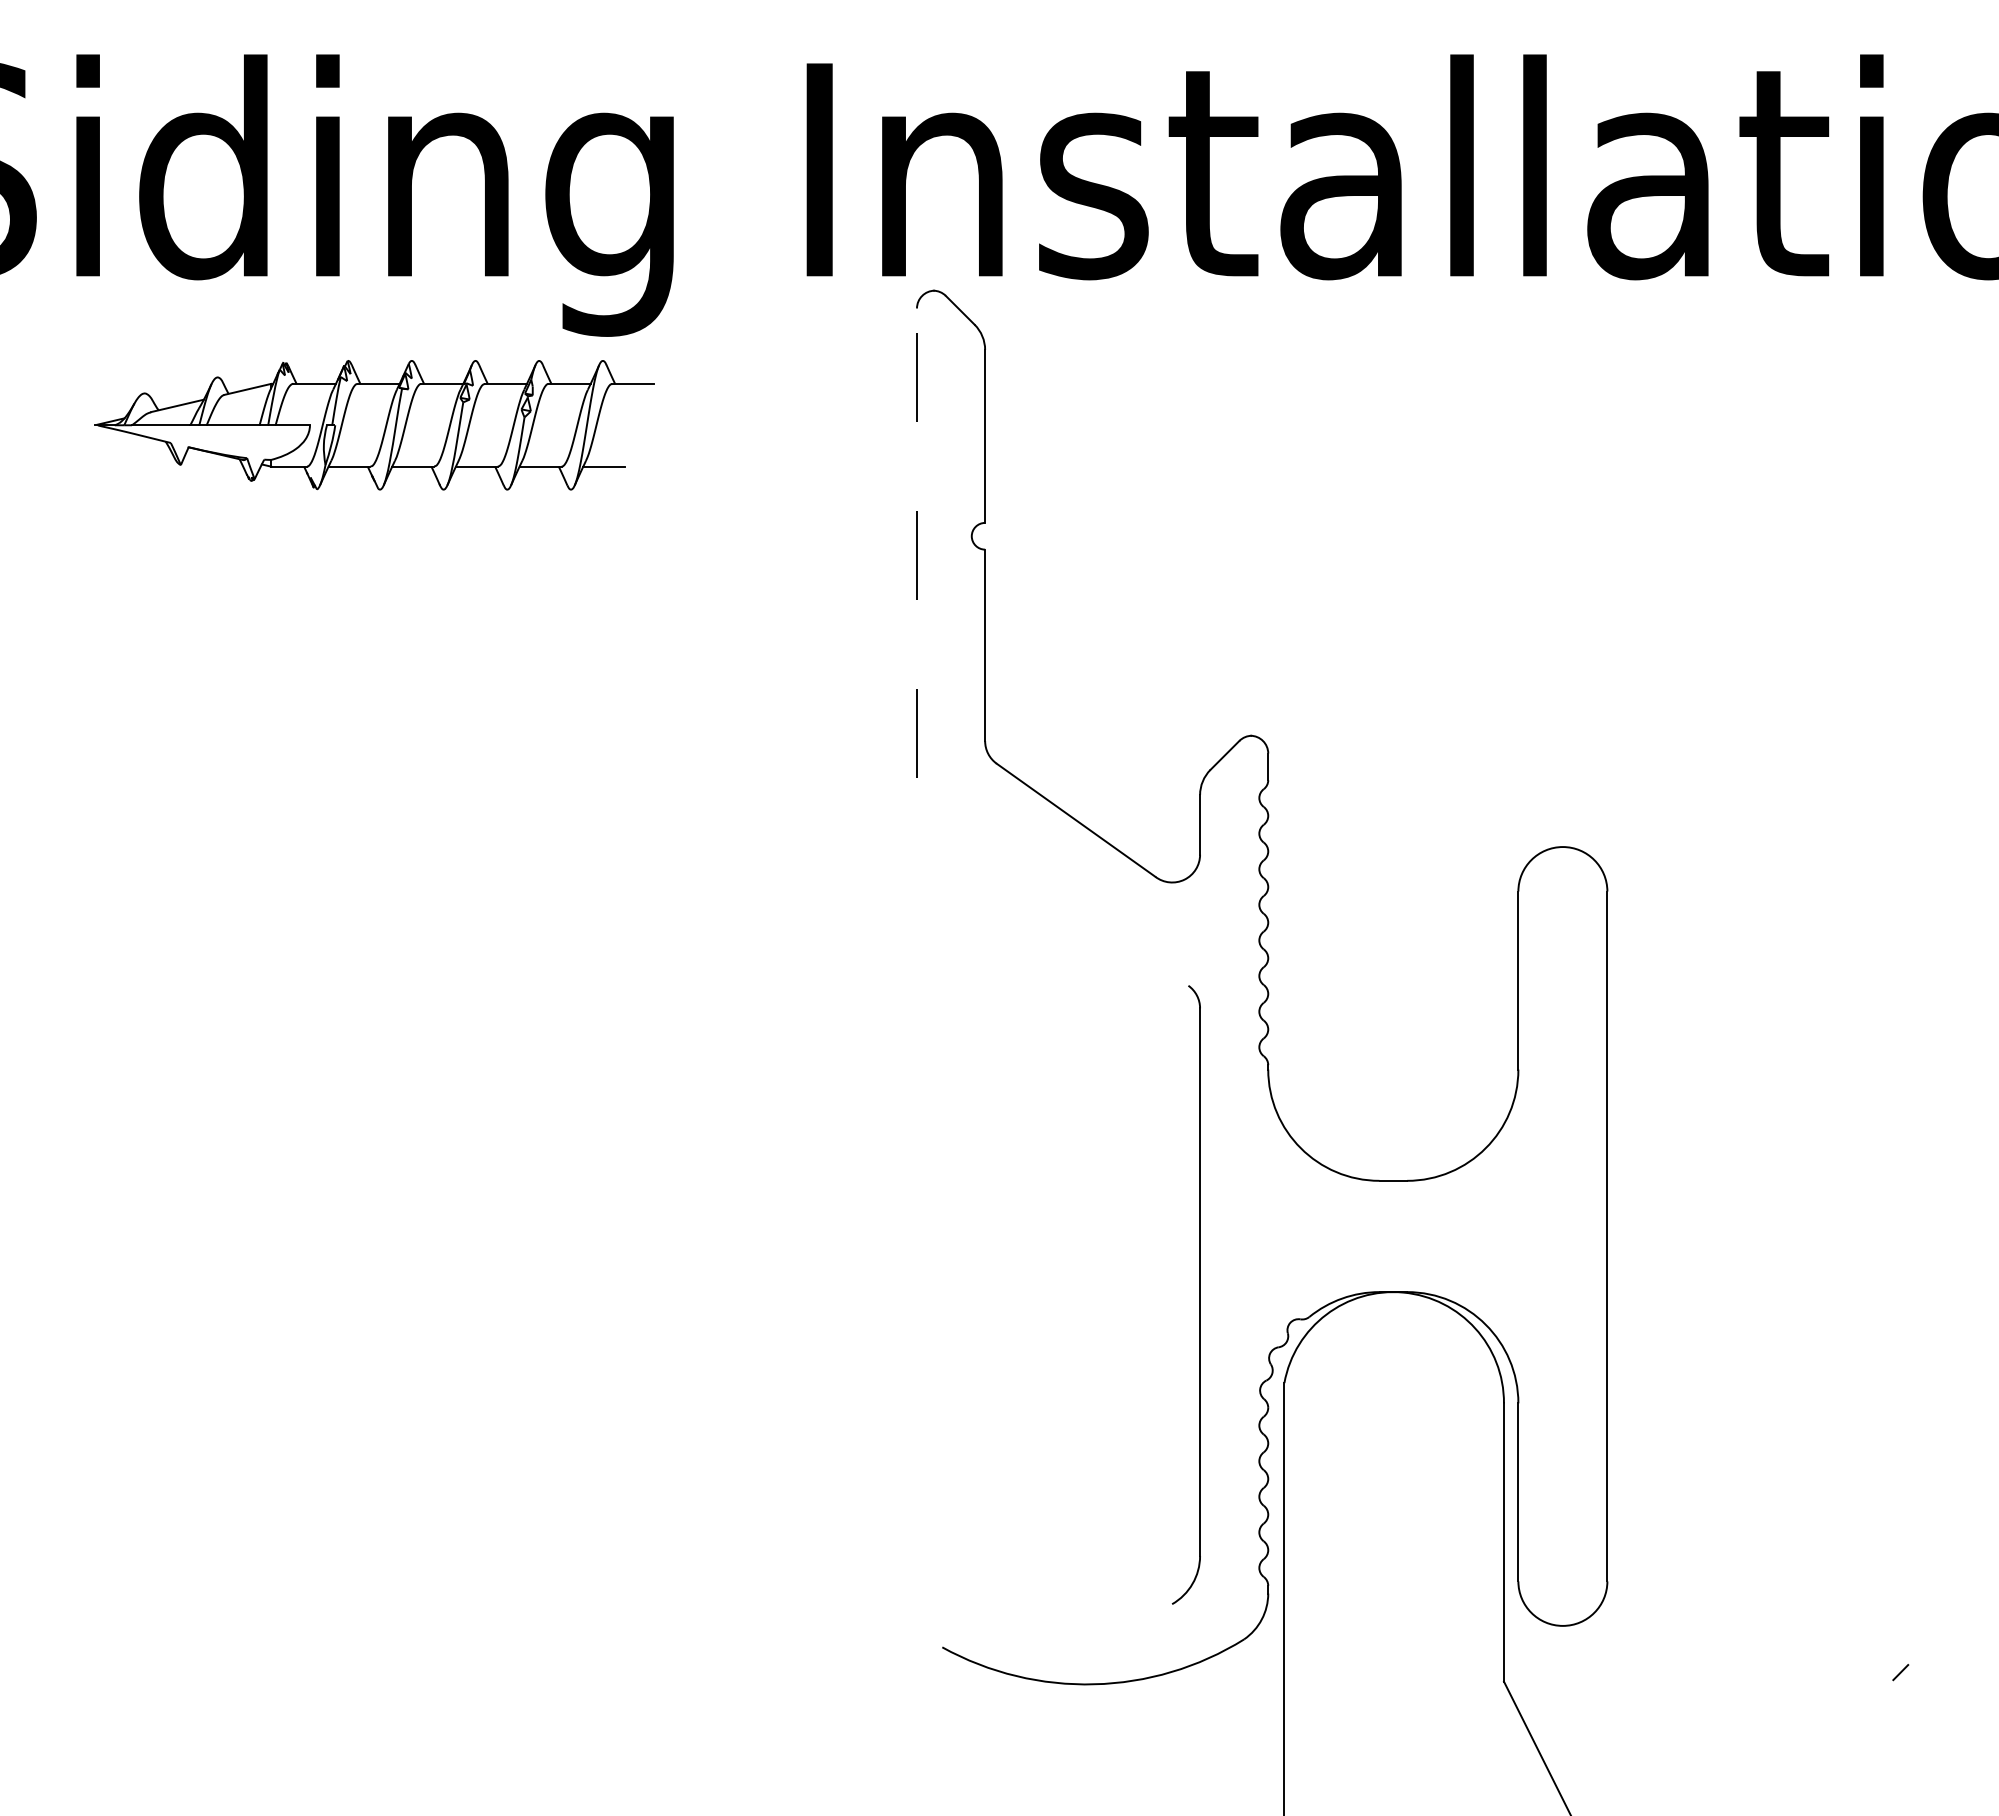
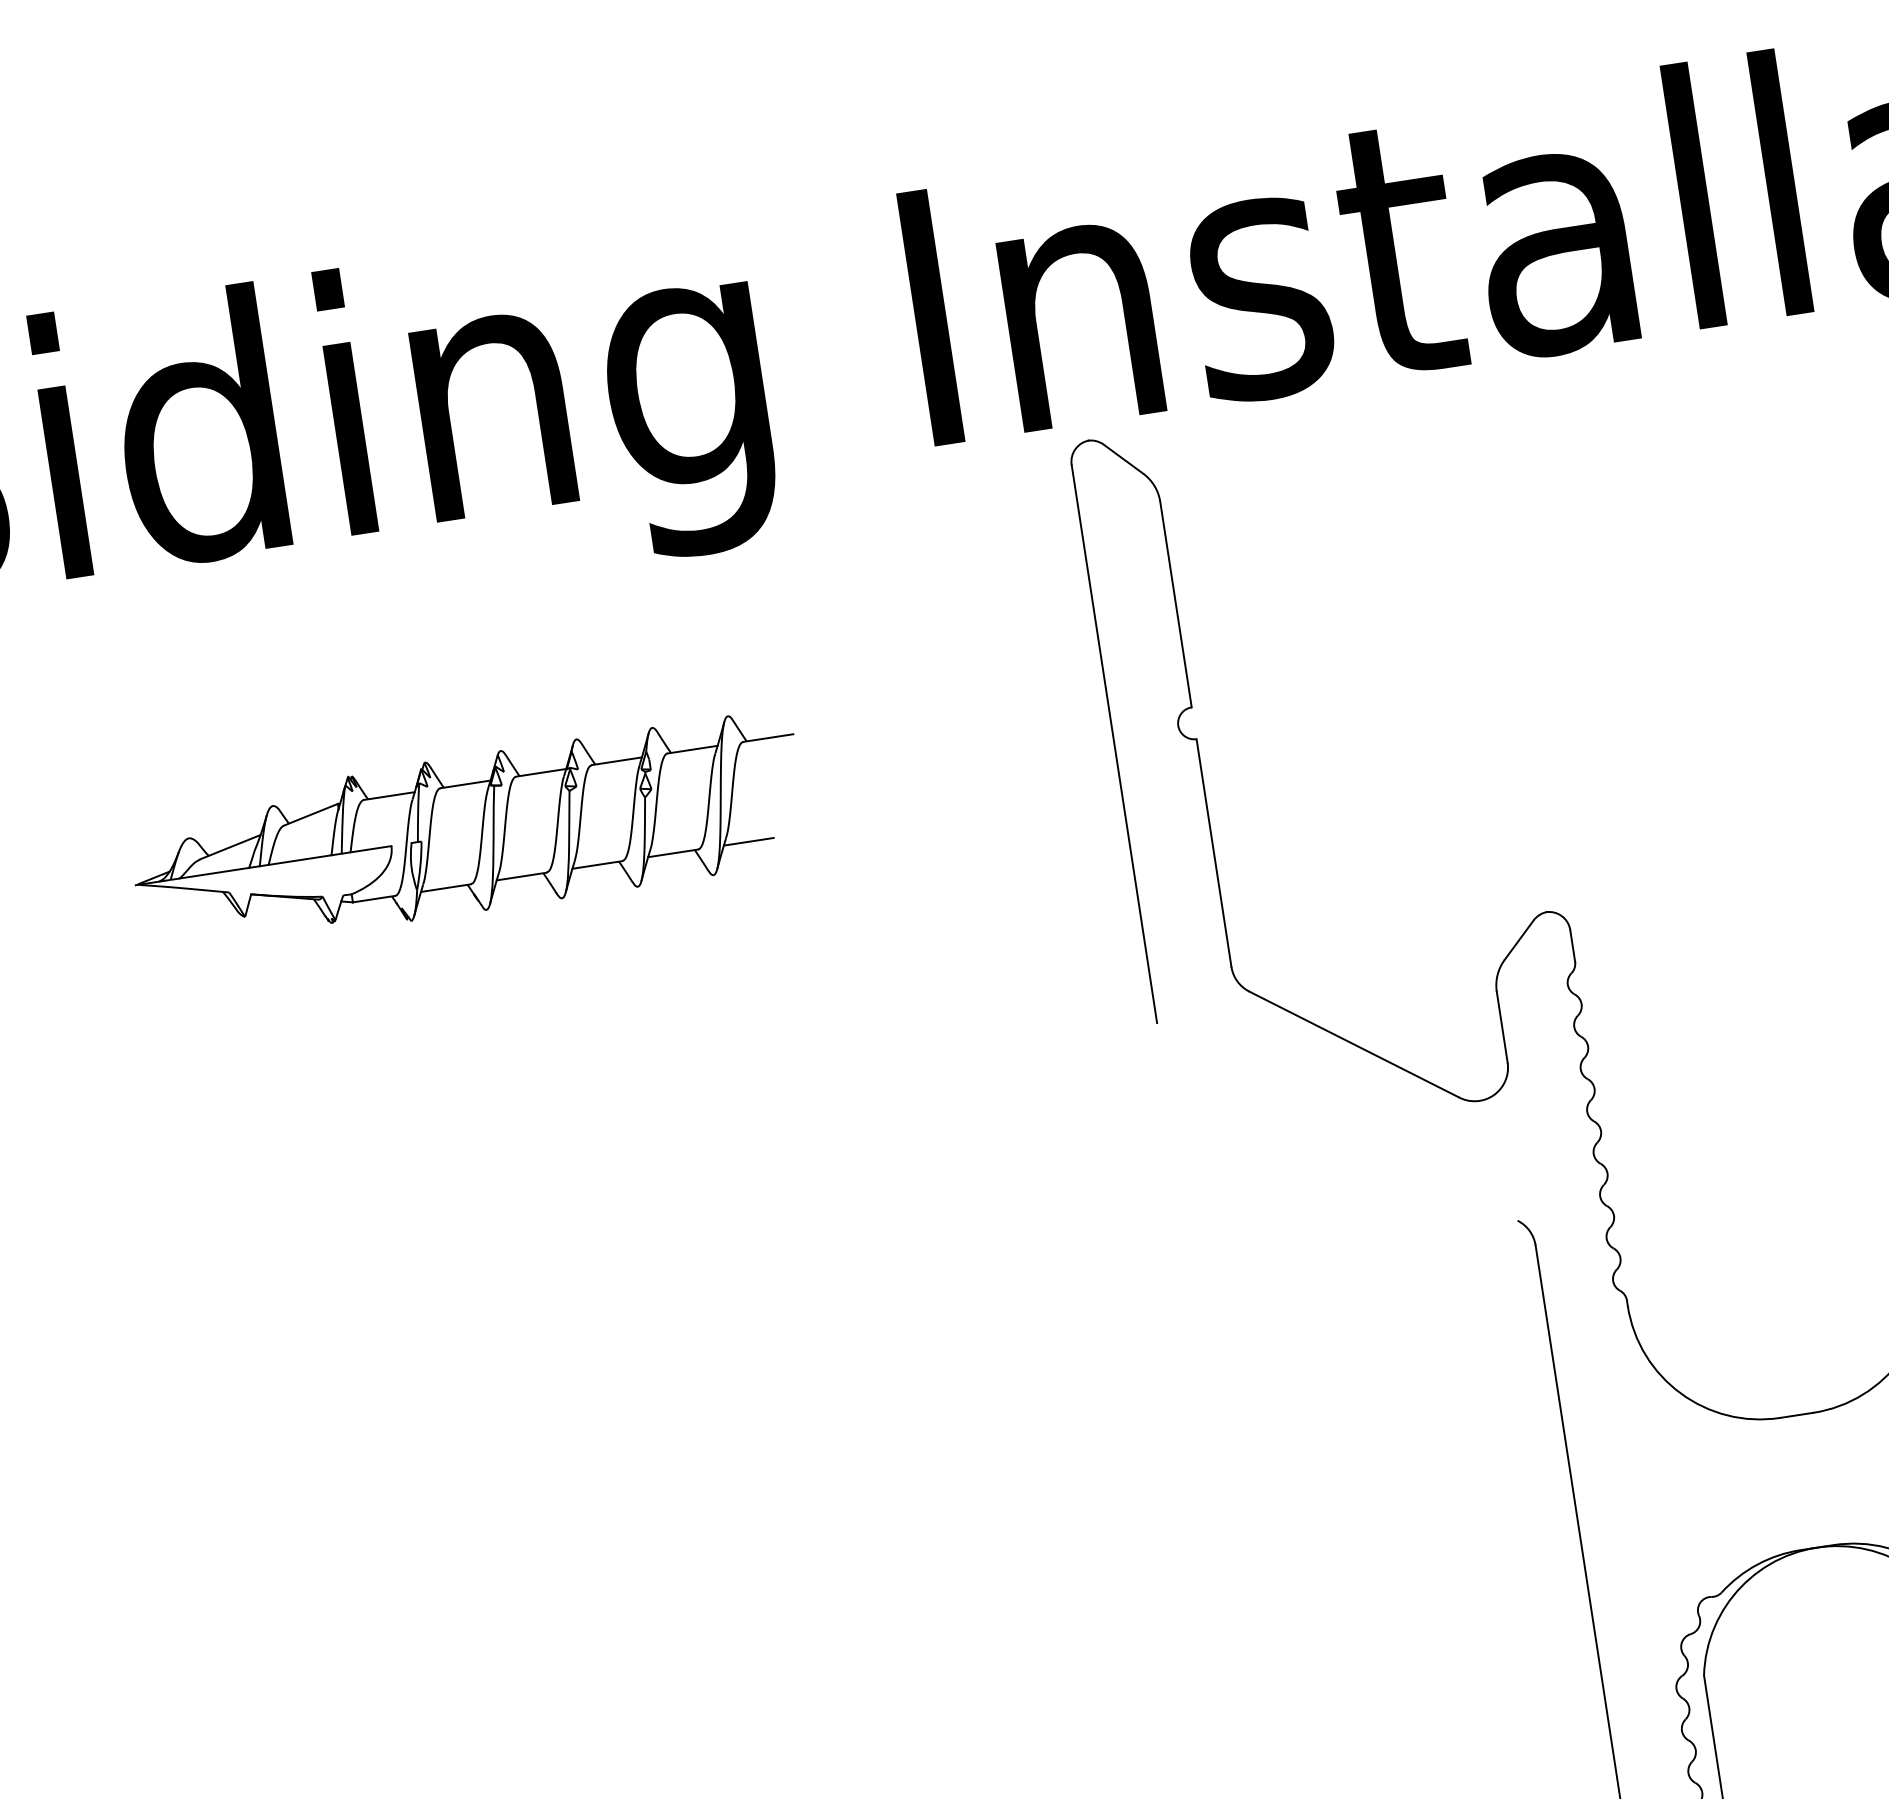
part: (374, 425) -> (468, 834), moved
line: (916, 543) -> (1113, 744), dashed -> solid

